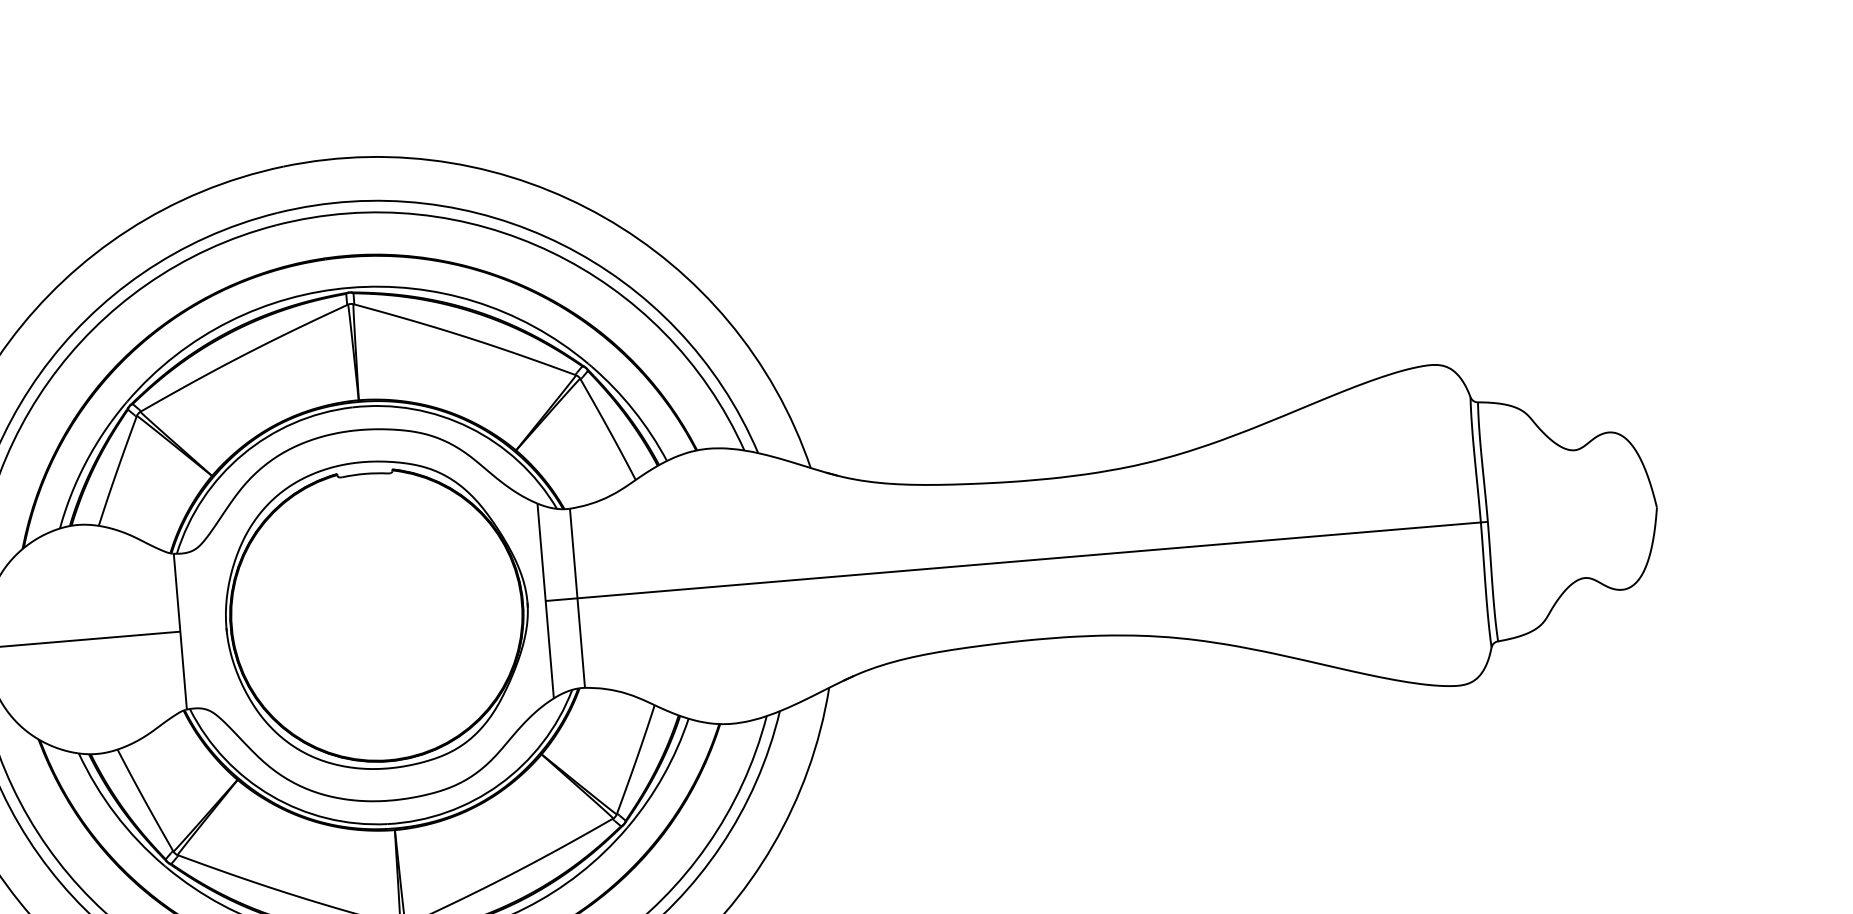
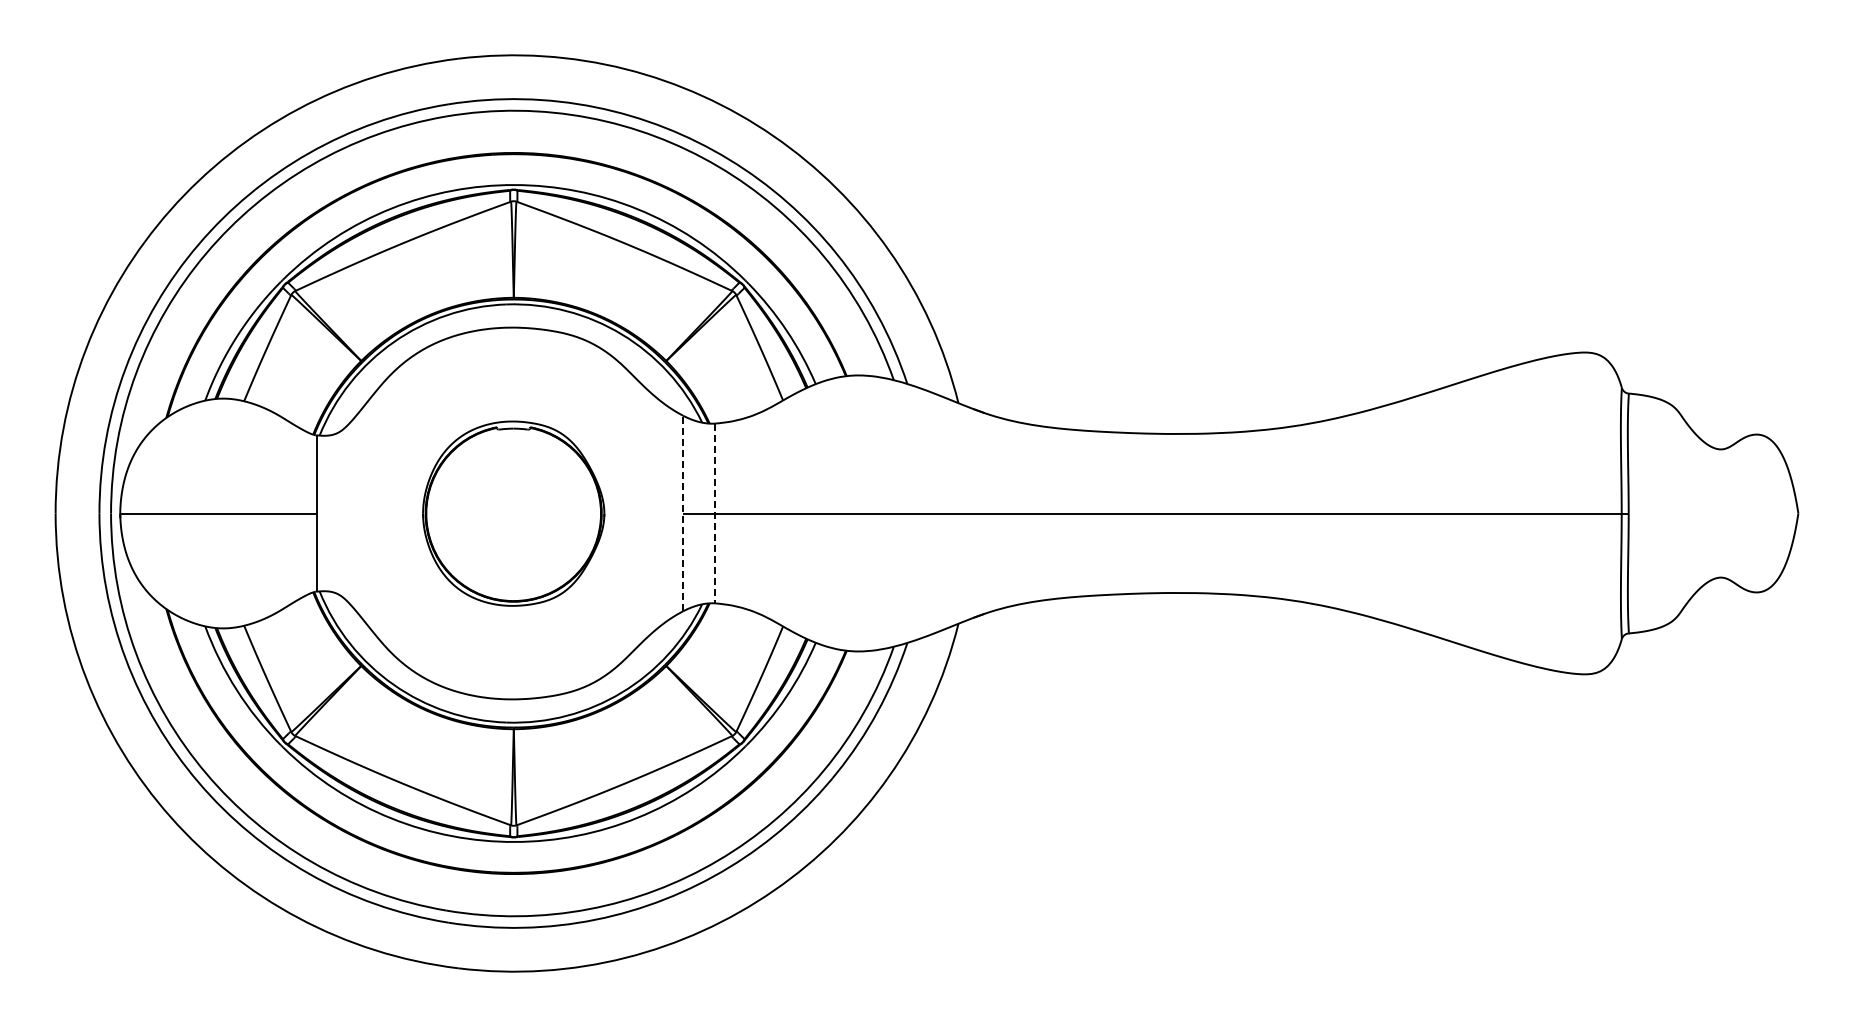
line: (577, 598) -> (715, 513), solid -> dashed
line: (545, 600) -> (683, 513), solid -> dashed
part: (376, 615) -> (513, 513), size x0.6

